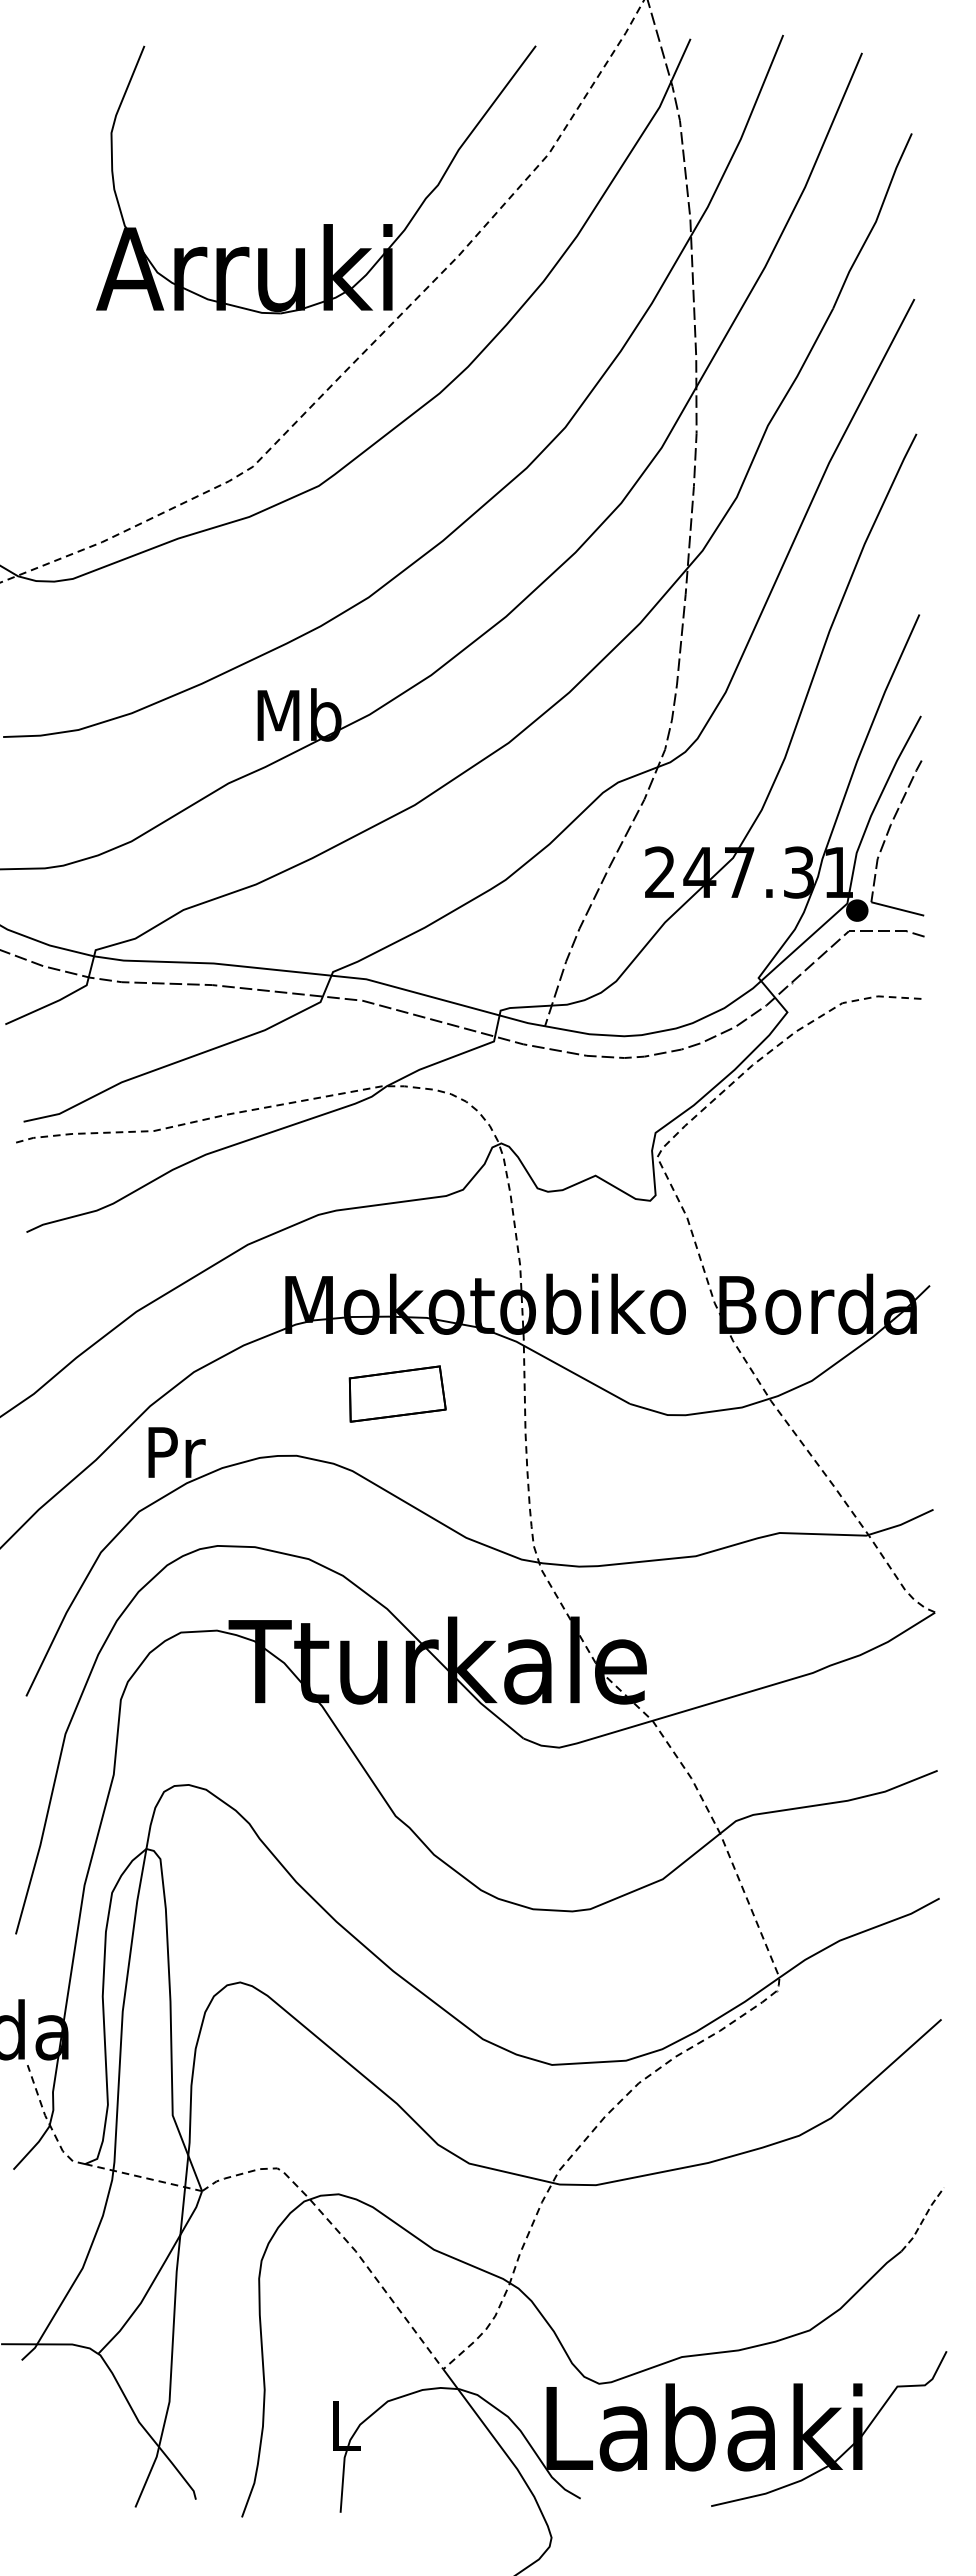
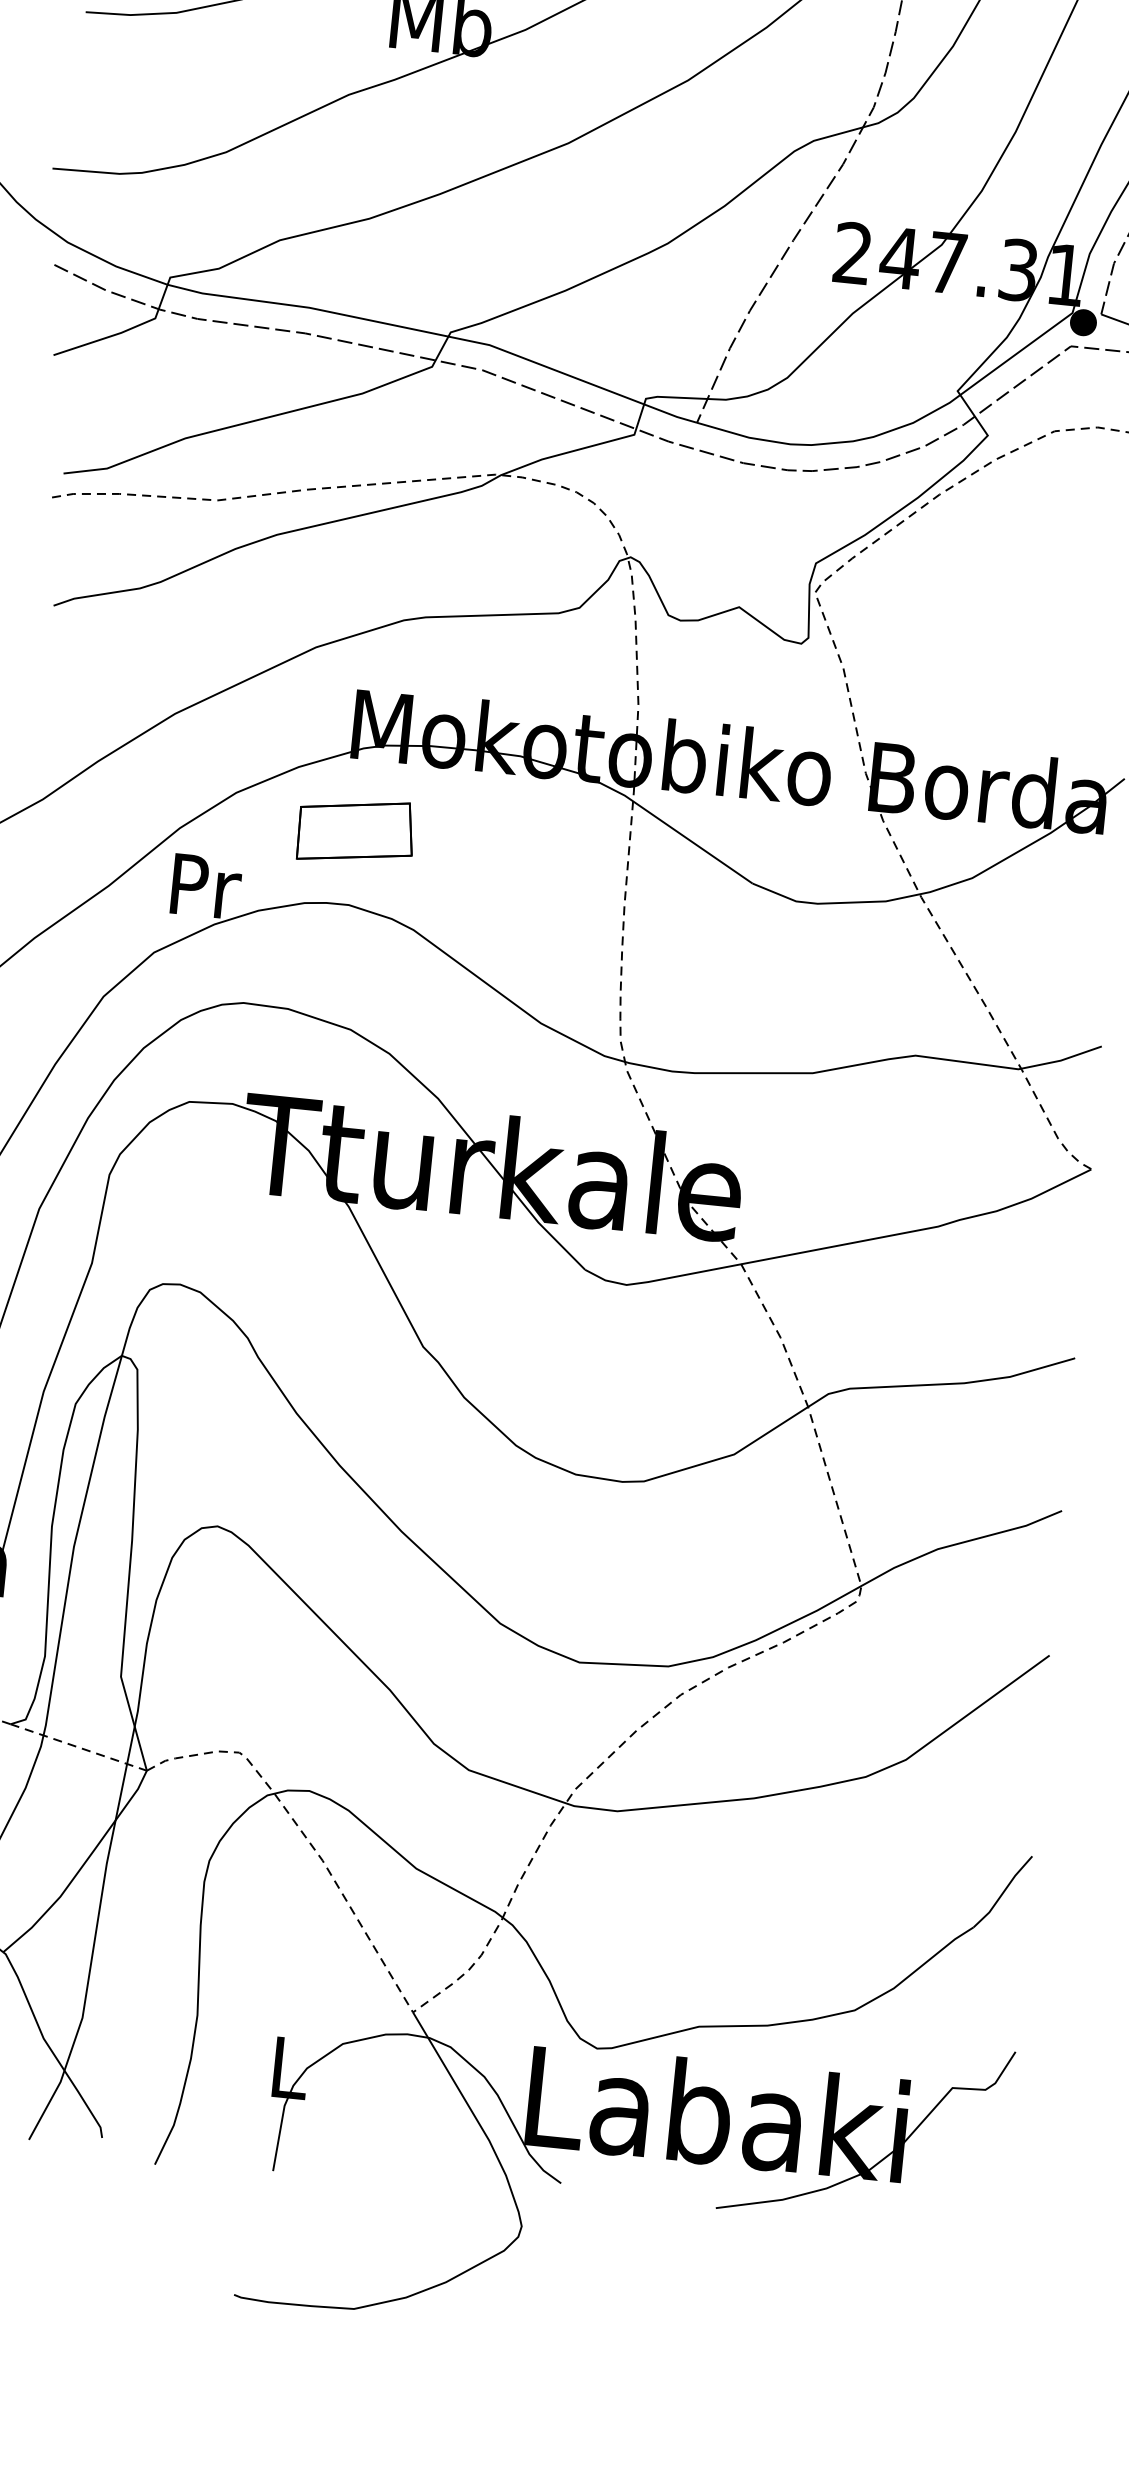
part: (397, 1393) -> (356, 830), moved
line: (923, 2219) -> (1003, 1891), dashed -> solid

